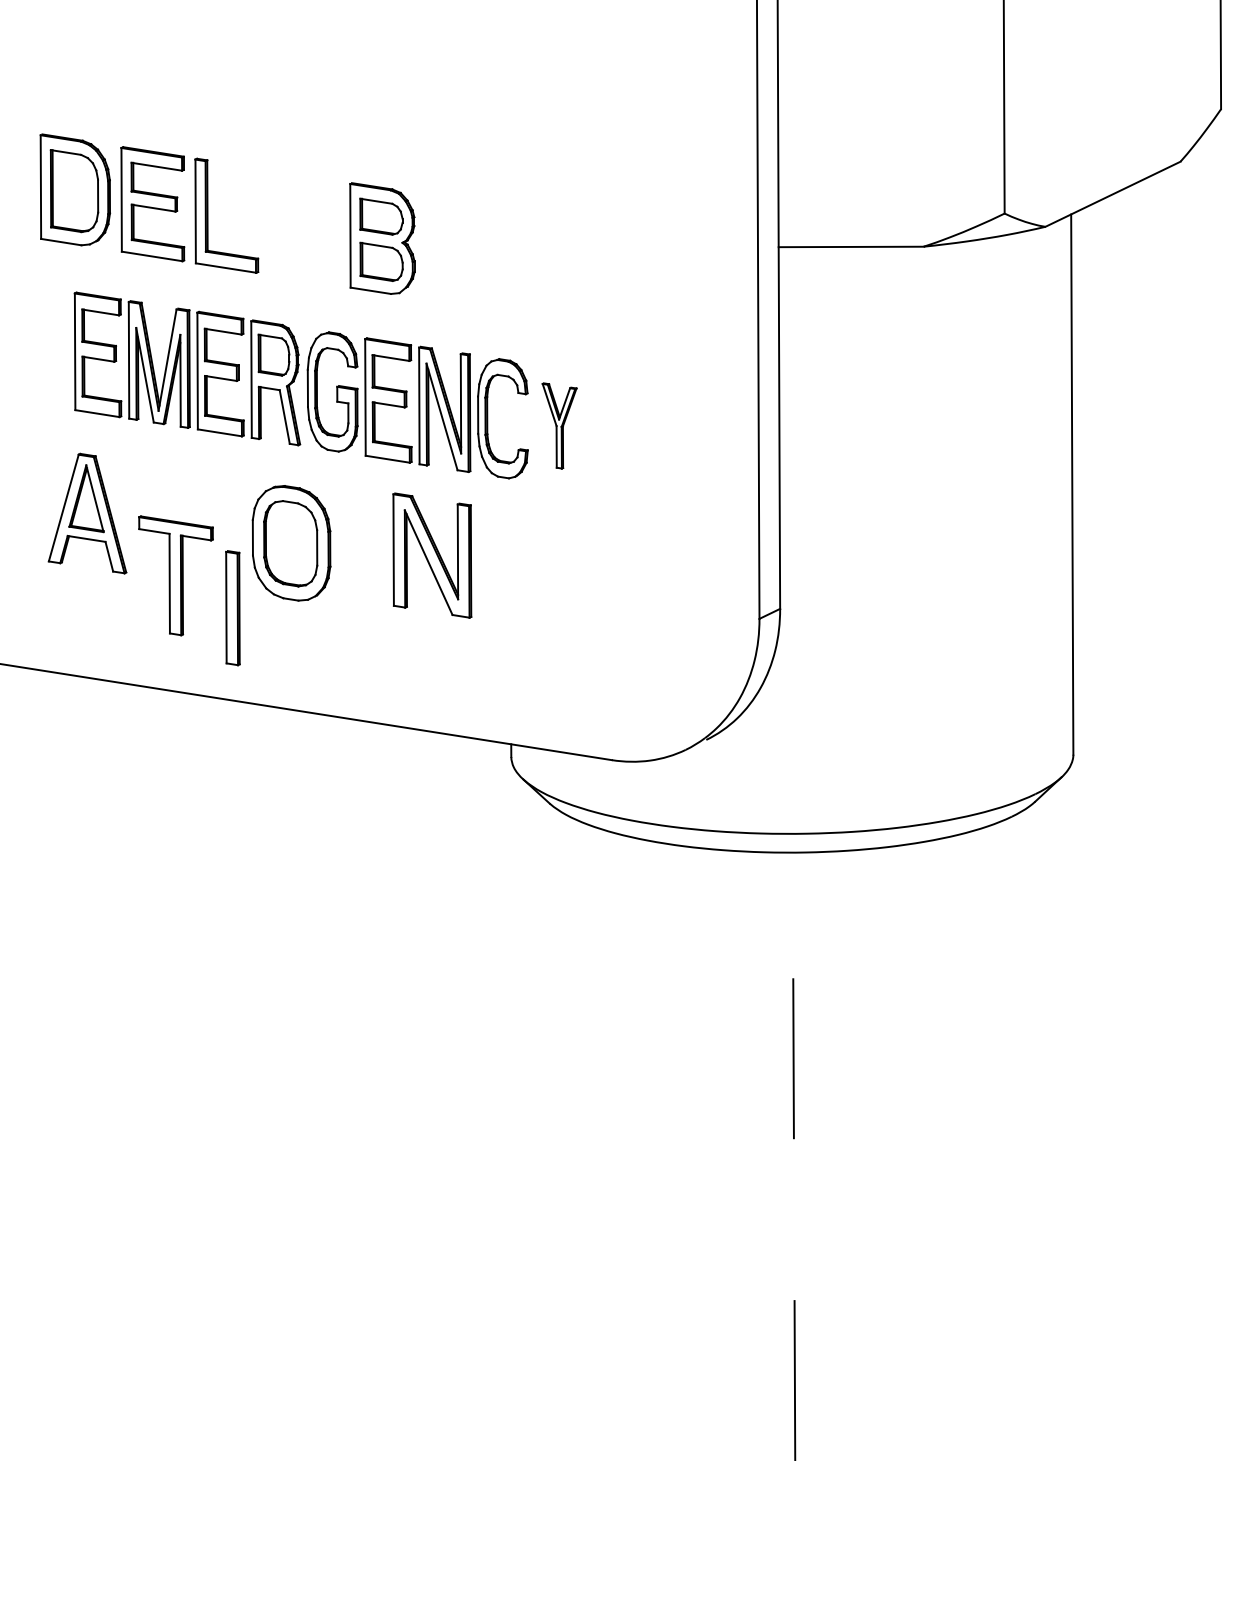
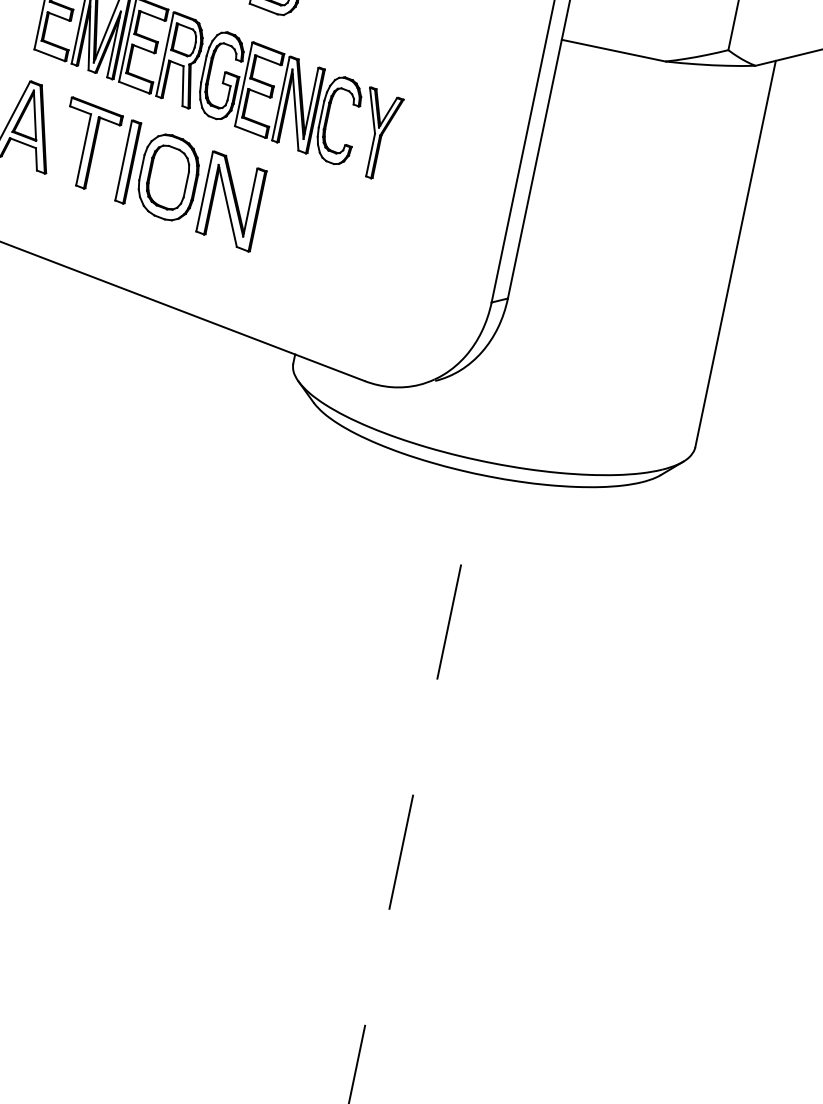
part: (559, 425) -> (378, 133), size x1.43
part: (432, 555) -> (231, 201), moved
part: (175, 575) -> (88, 144), moved
part: (232, 608) -> (127, 162), moved

